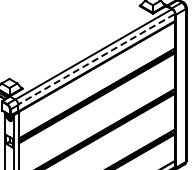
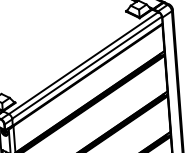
line: (95, 59) -> (85, 68), dashed -> solid

